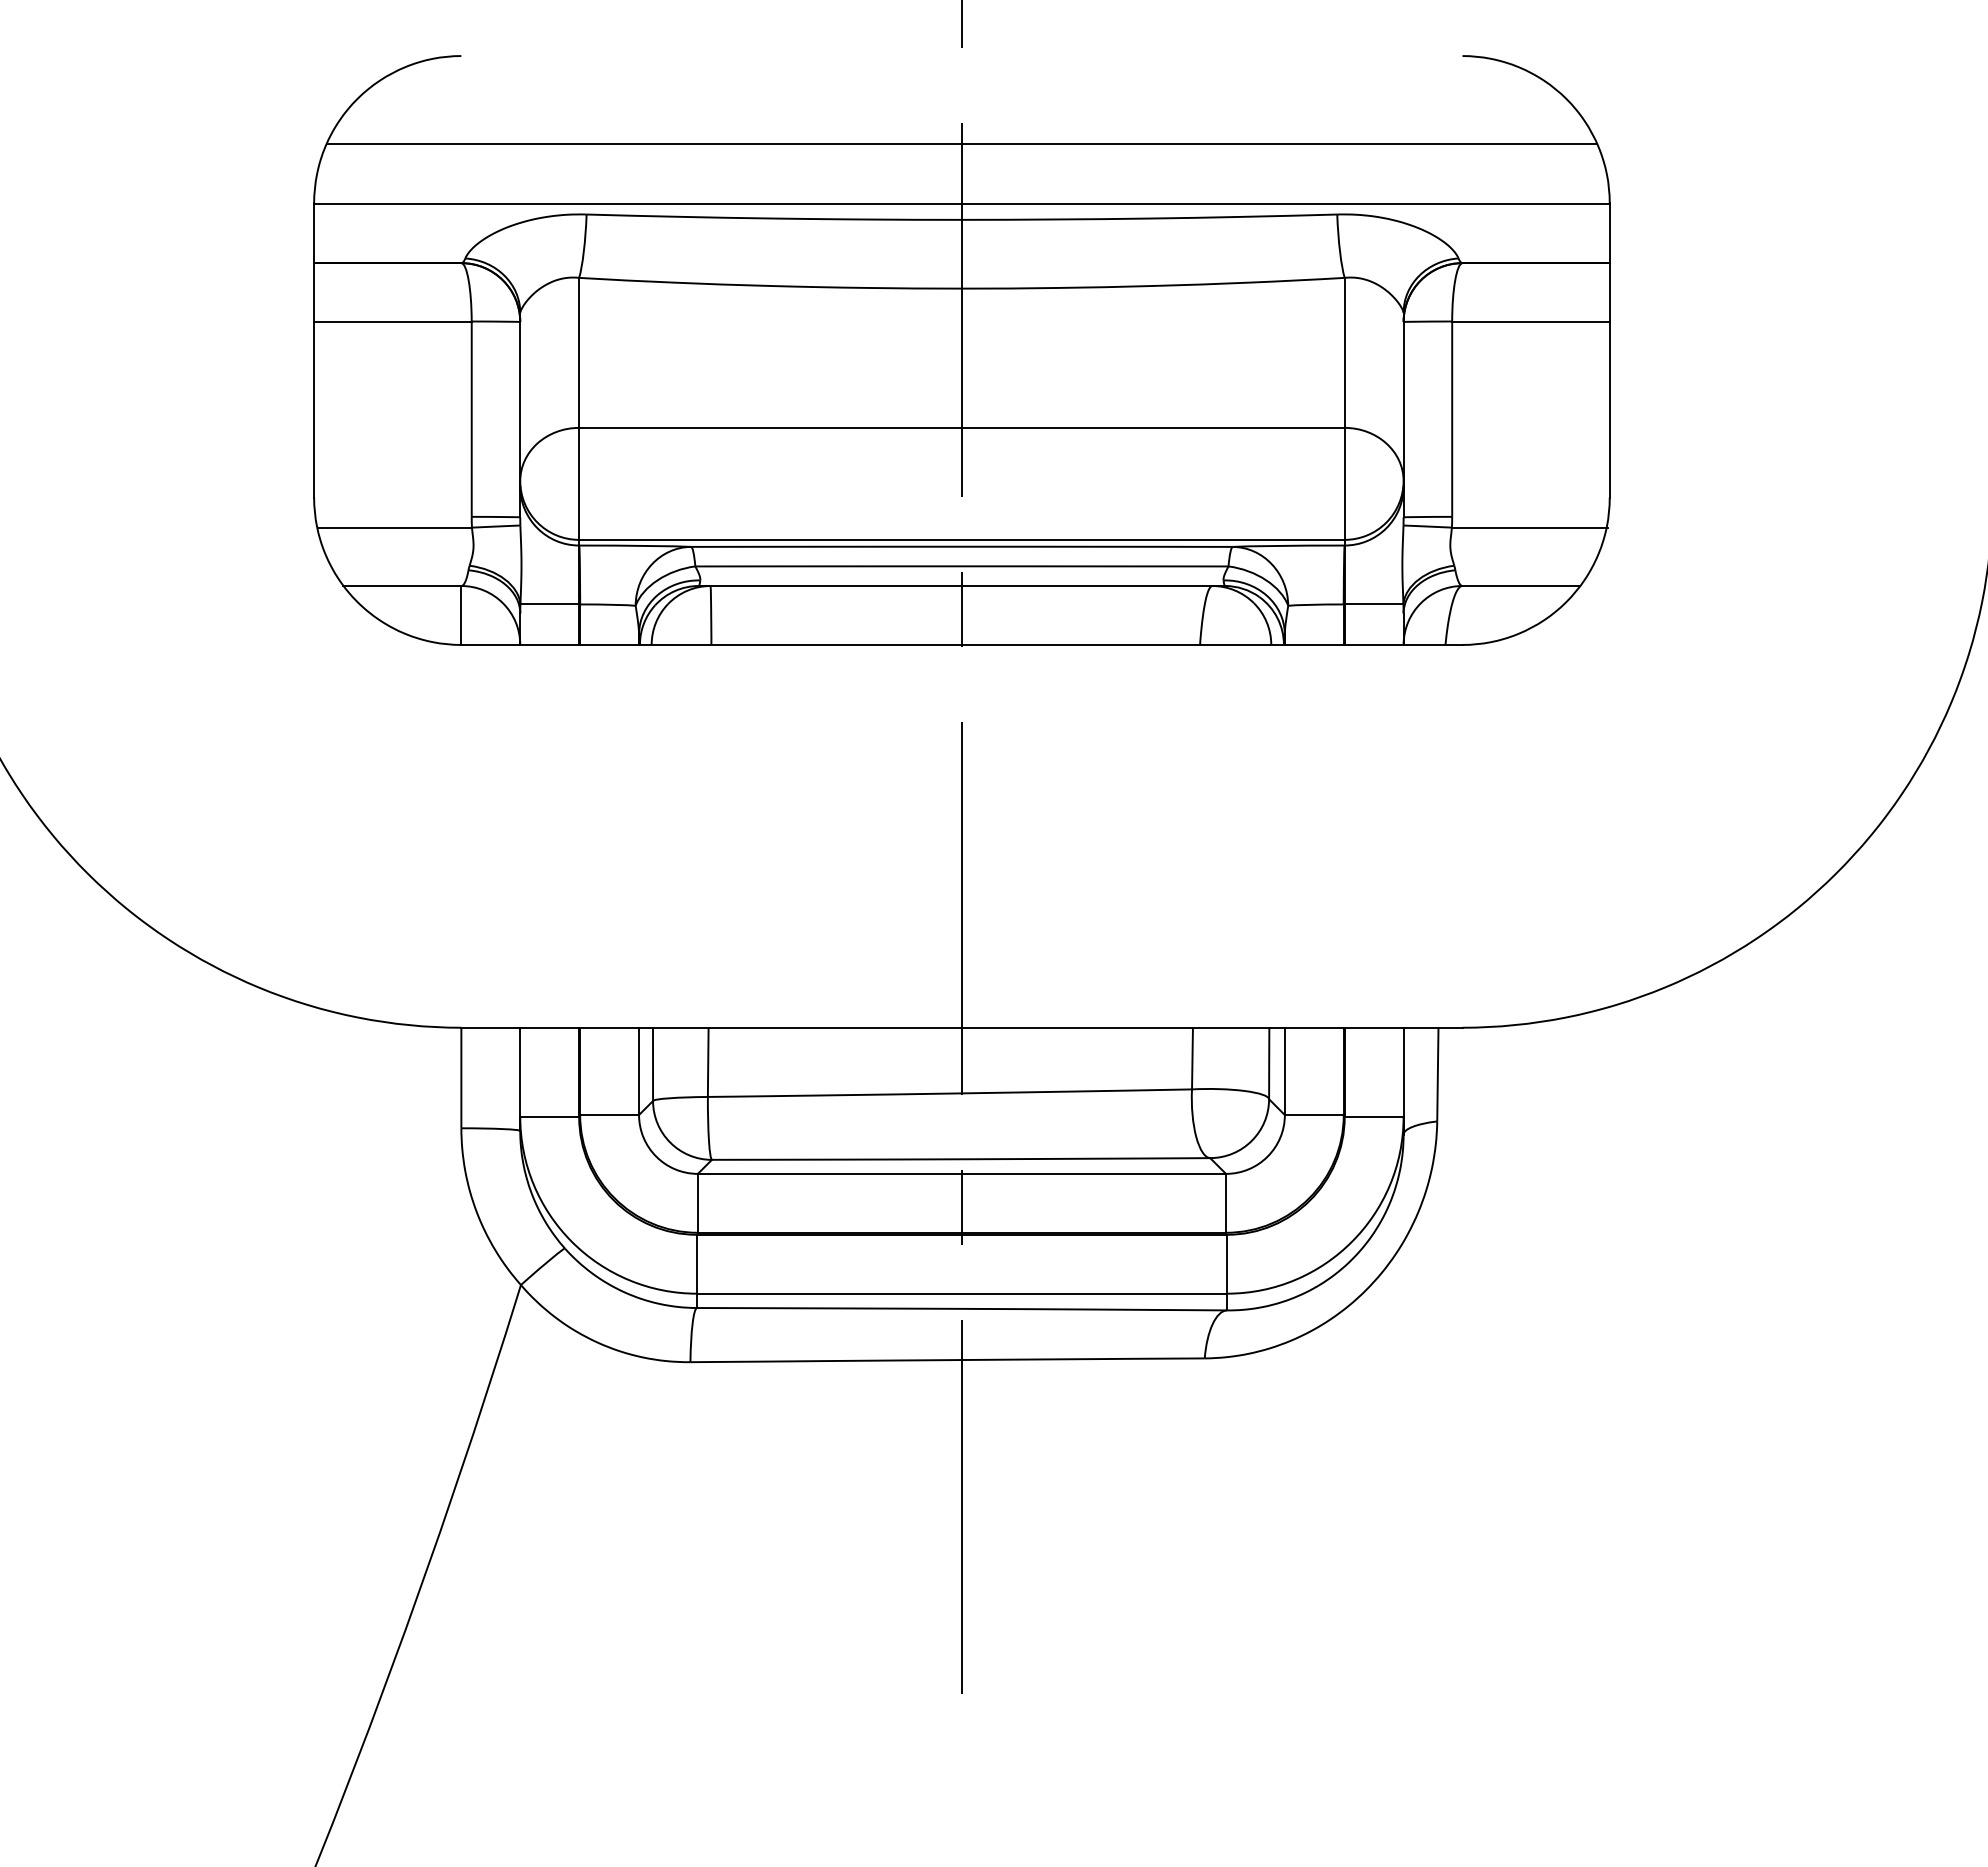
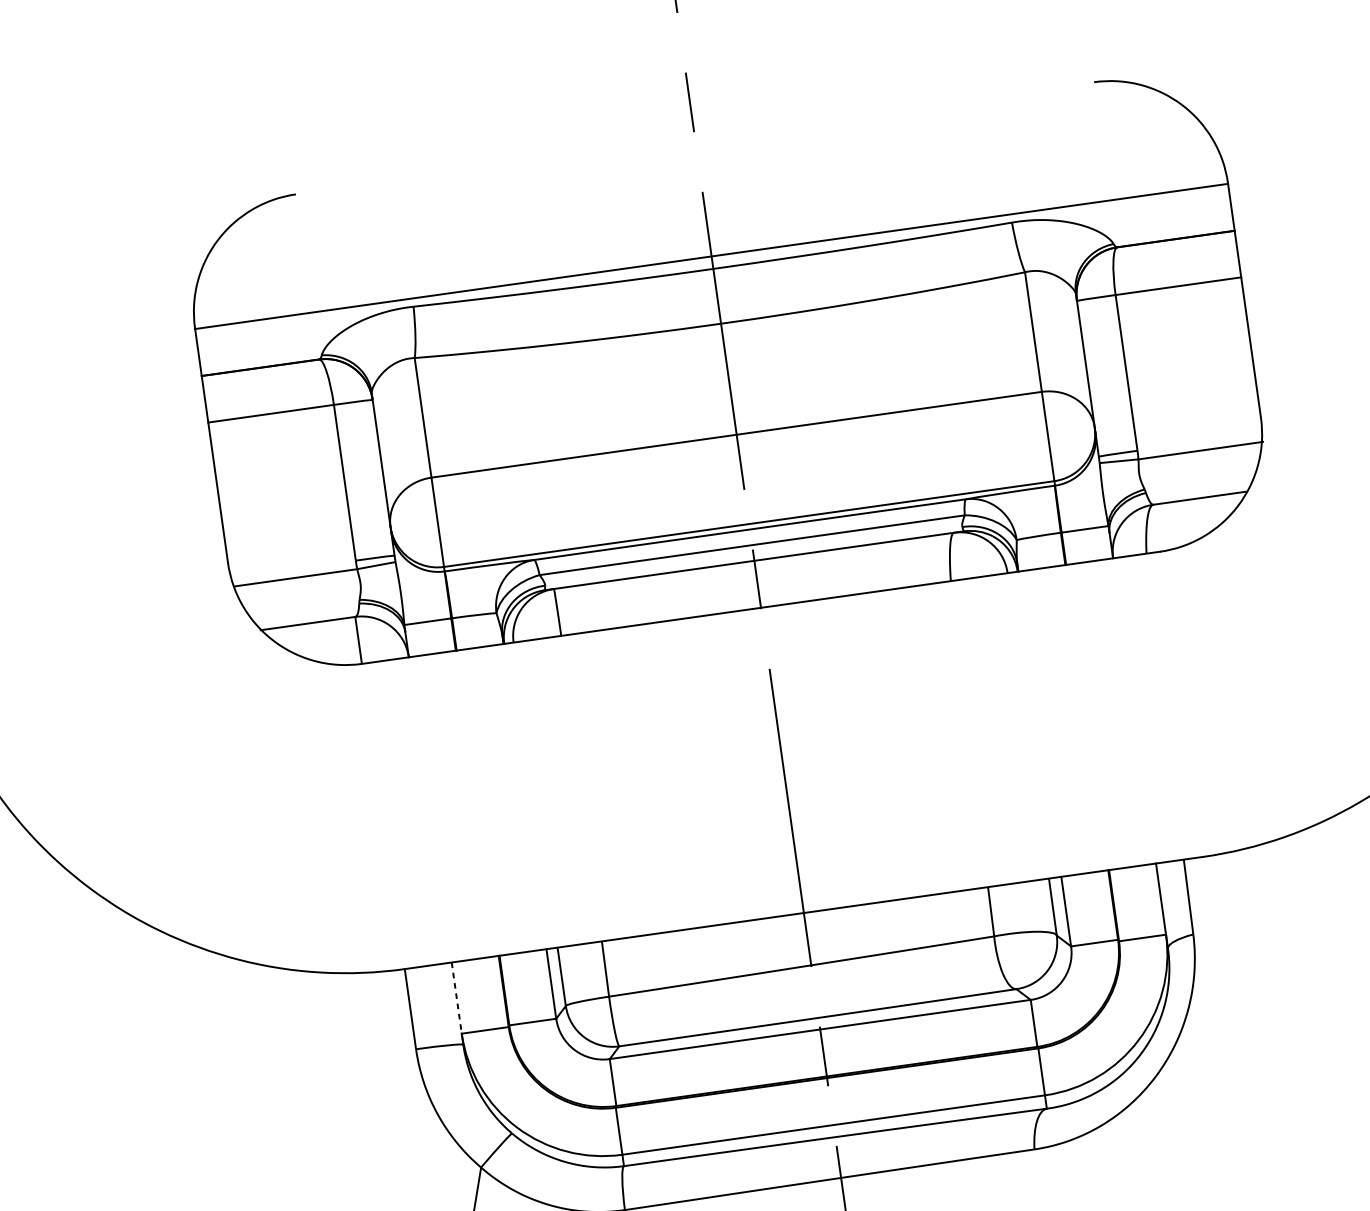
line: (961, 144) -> (704, 208), removed
line: (520, 1072) -> (456, 998), solid -> dashed

